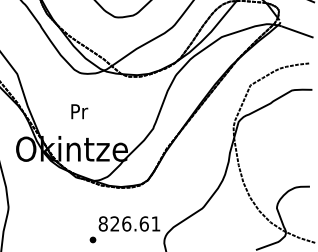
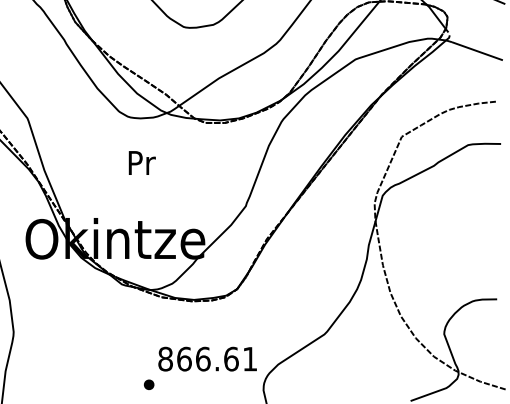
text: (79, 111) -> (141, 162), moved
text: (114, 223) -> (183, 358), 826.61 -> 866.61

